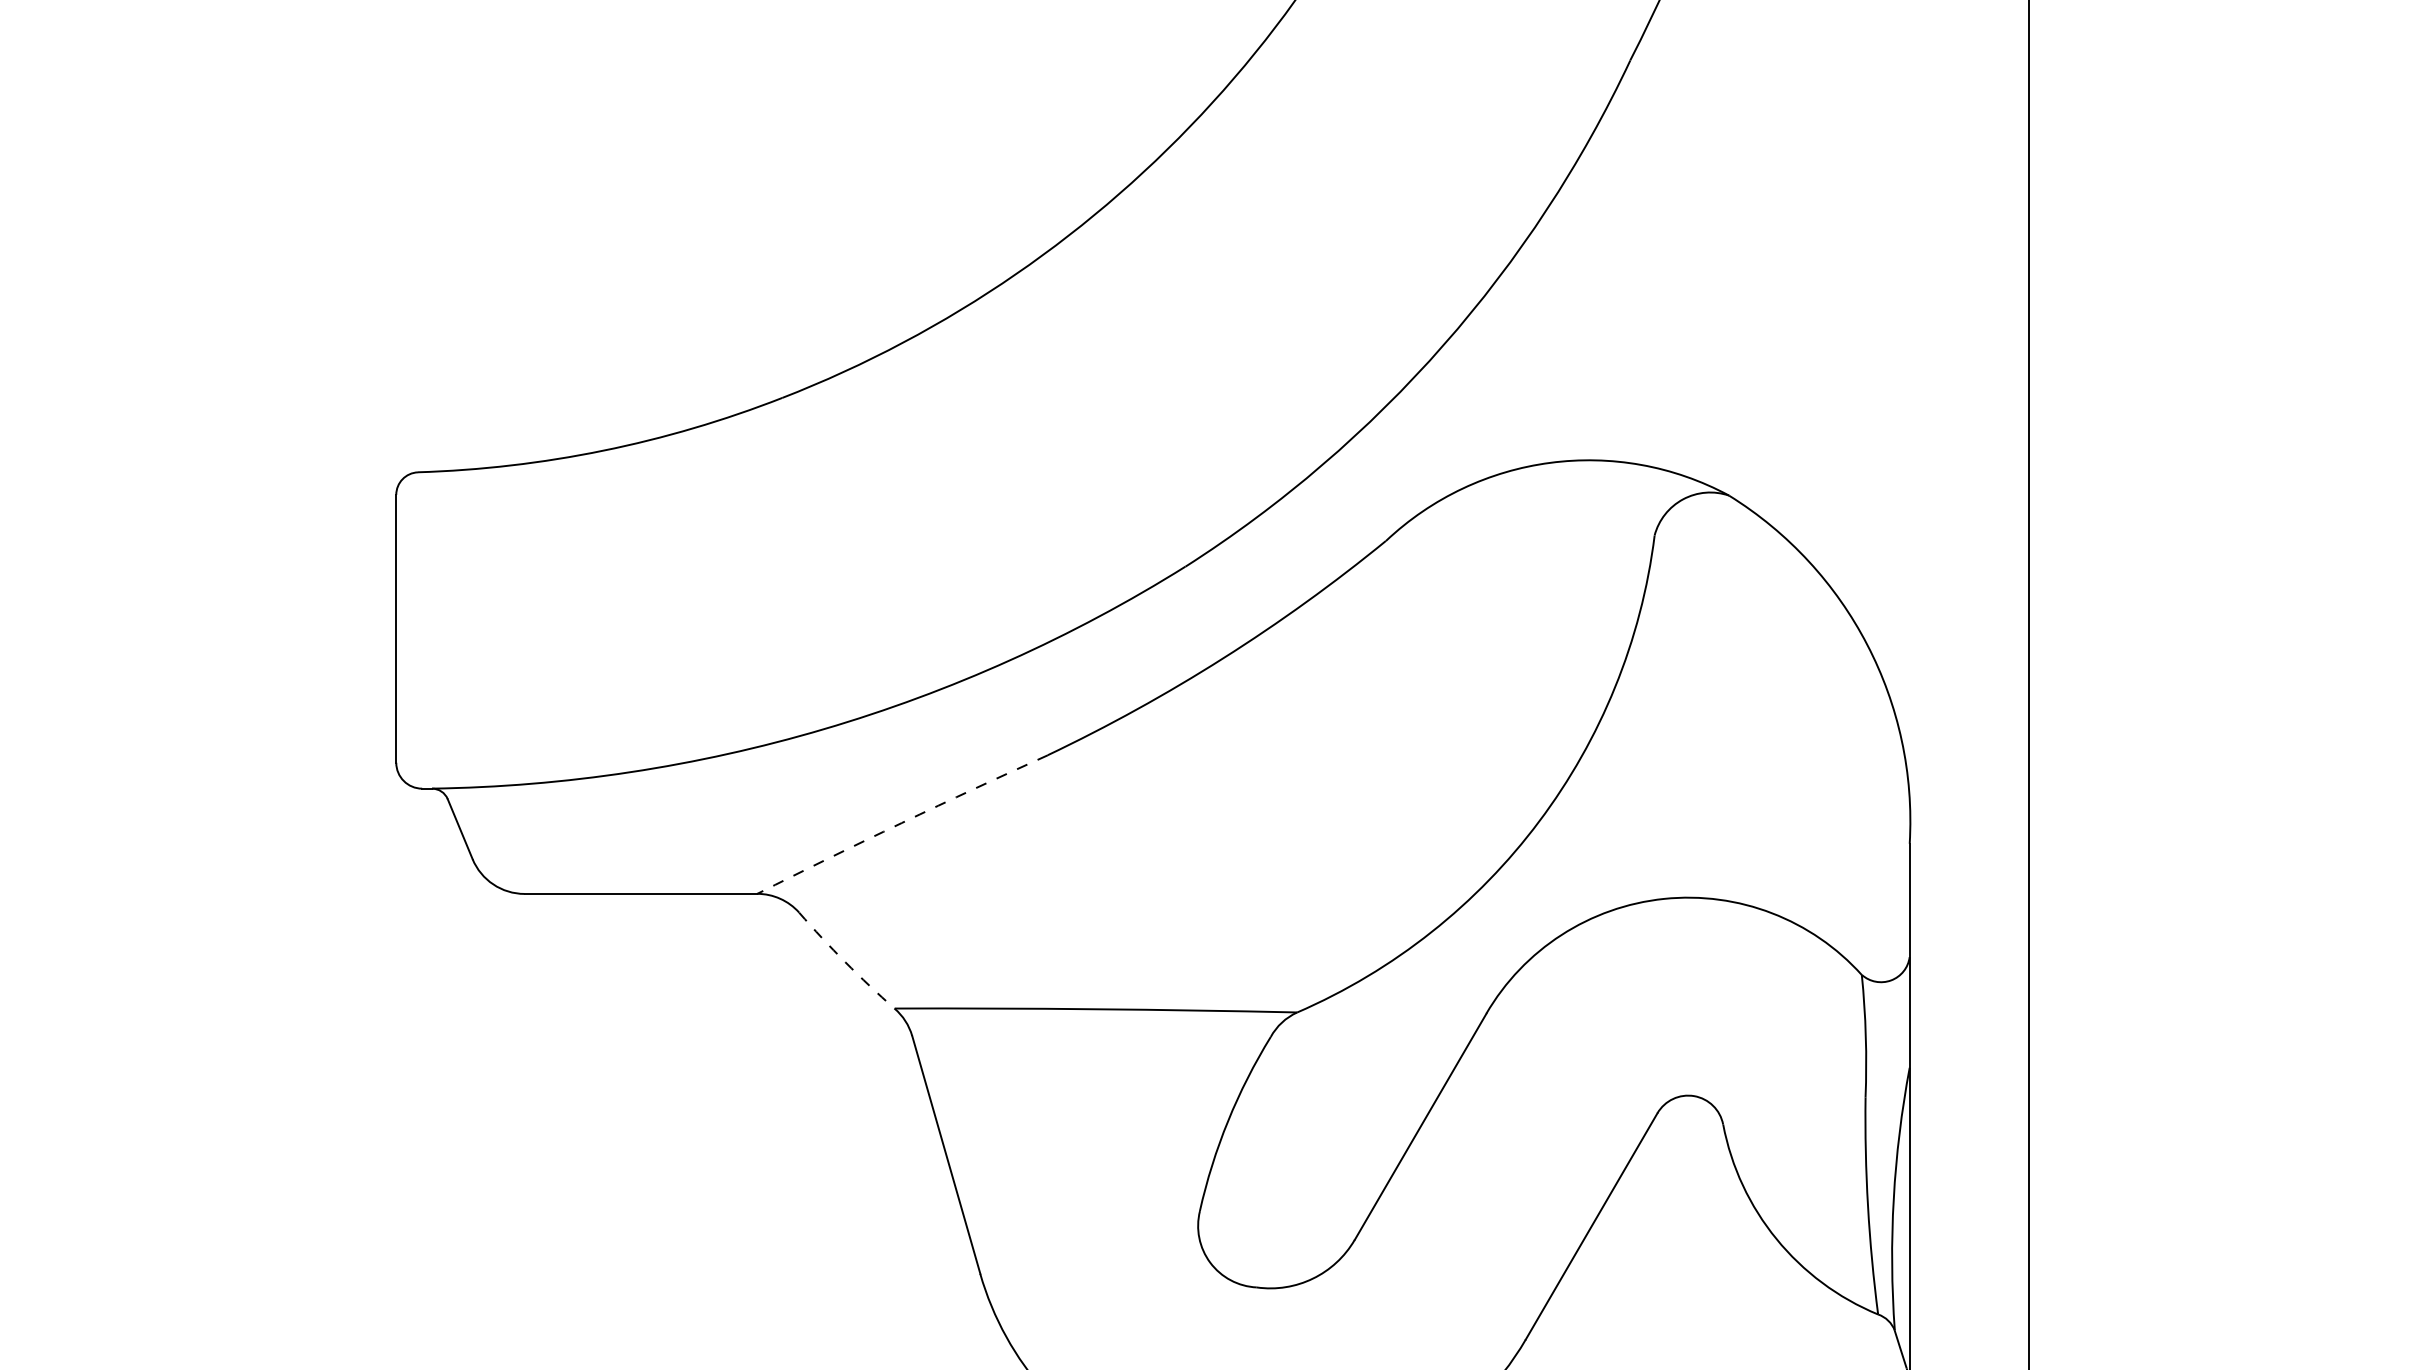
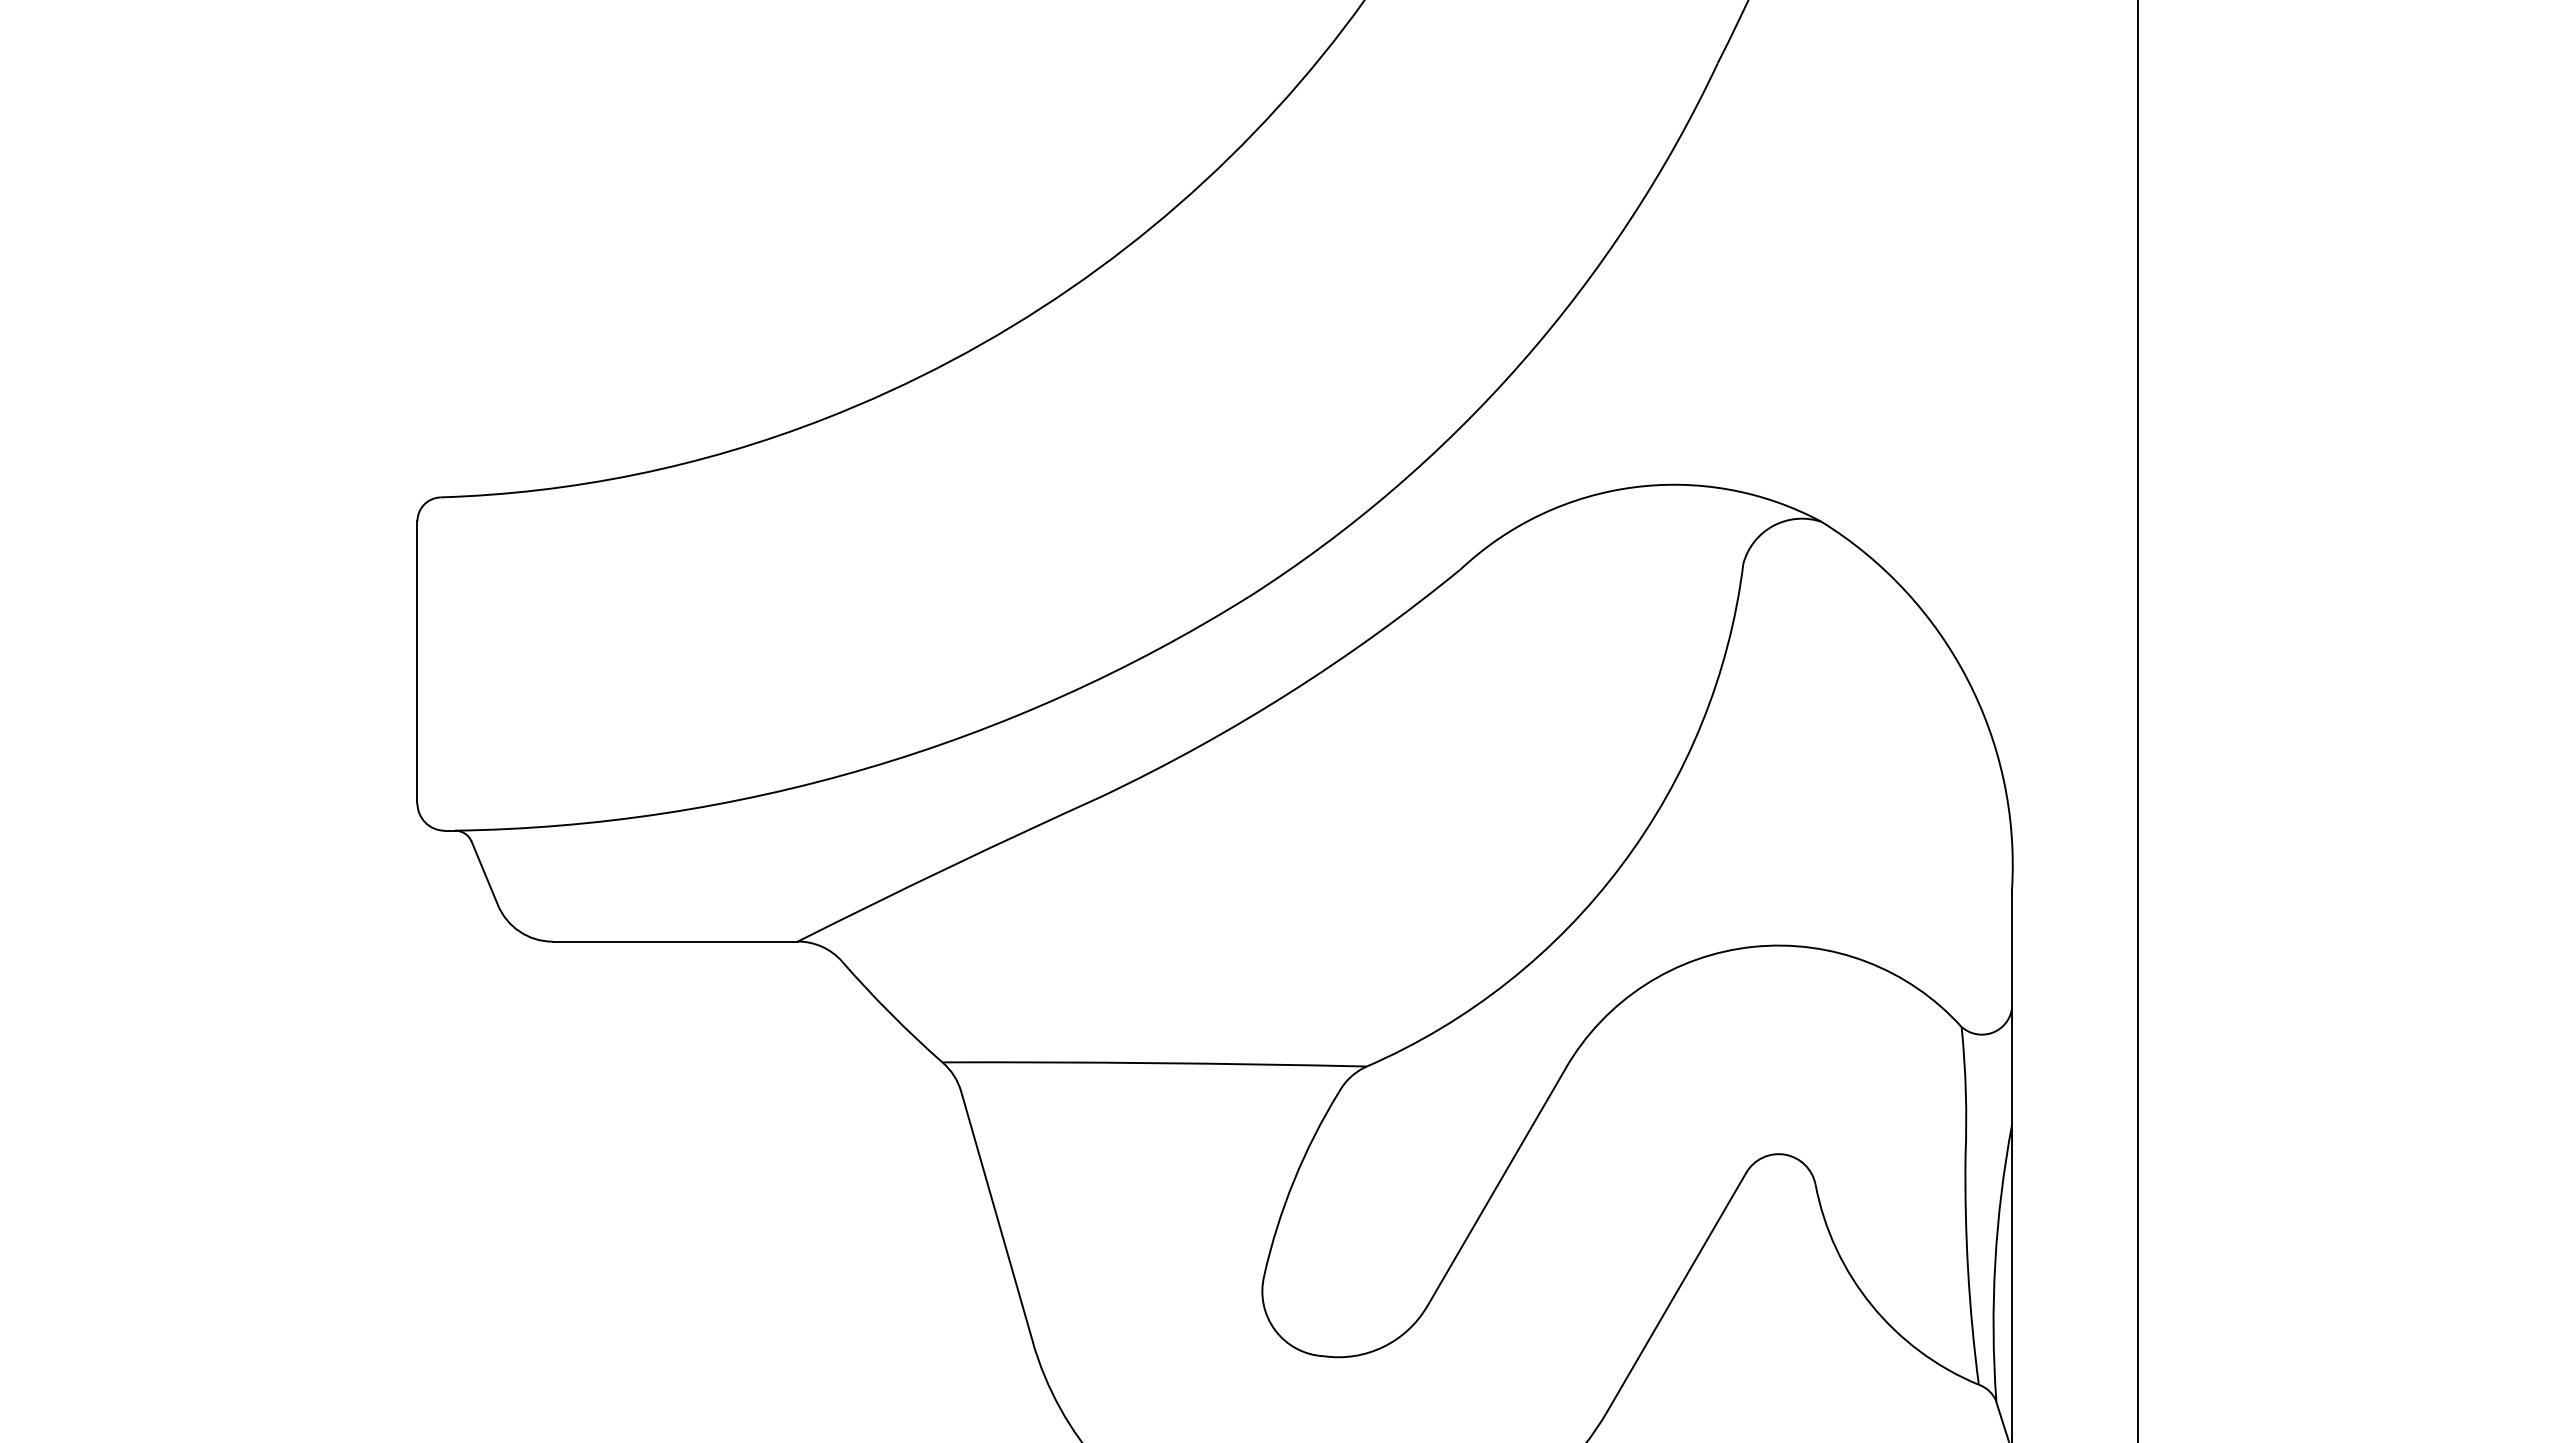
arc: (902, 822) -> (950, 866), dashed -> solid
arc: (845, 962) -> (890, 1013), dashed -> solid

